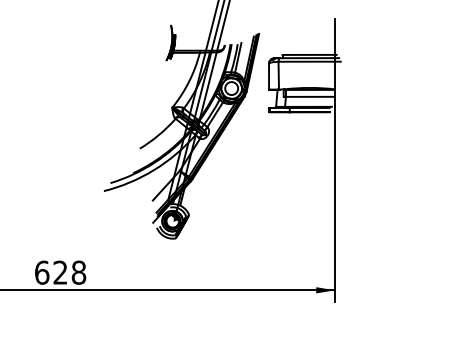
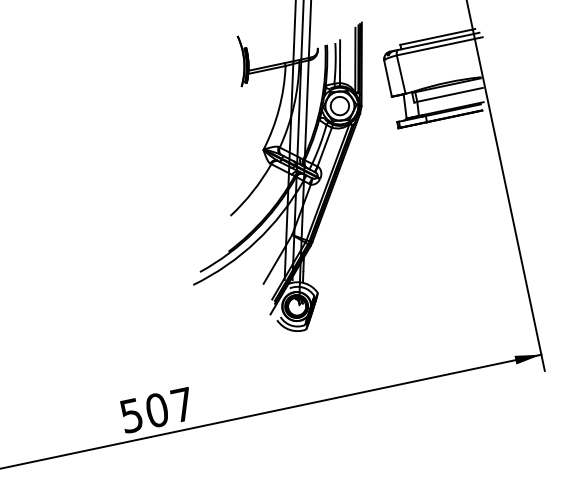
text: (60, 272) -> (156, 410), 628 -> 507

